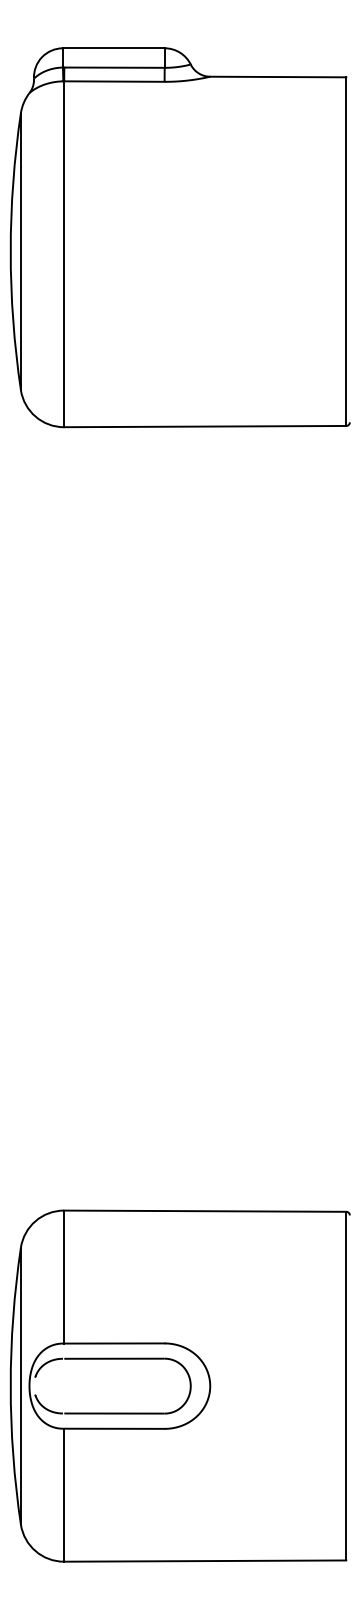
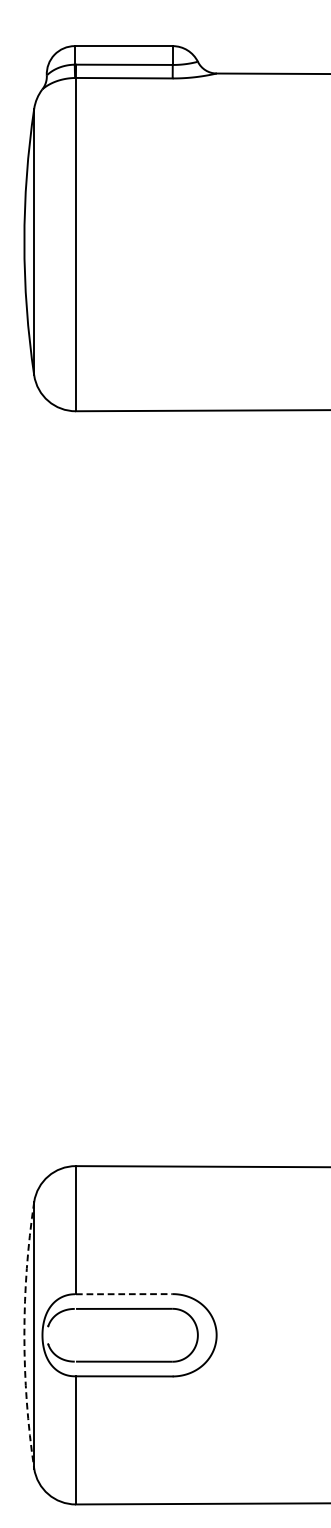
line: (114, 1343) -> (124, 1294), solid -> dashed
arc: (10, 1386) -> (24, 1335), solid -> dashed

